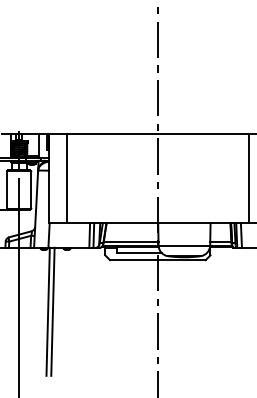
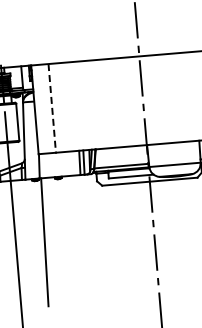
line: (66, 178) -> (51, 107), solid -> dashed
line: (52, 311) -> (49, 241), removed

